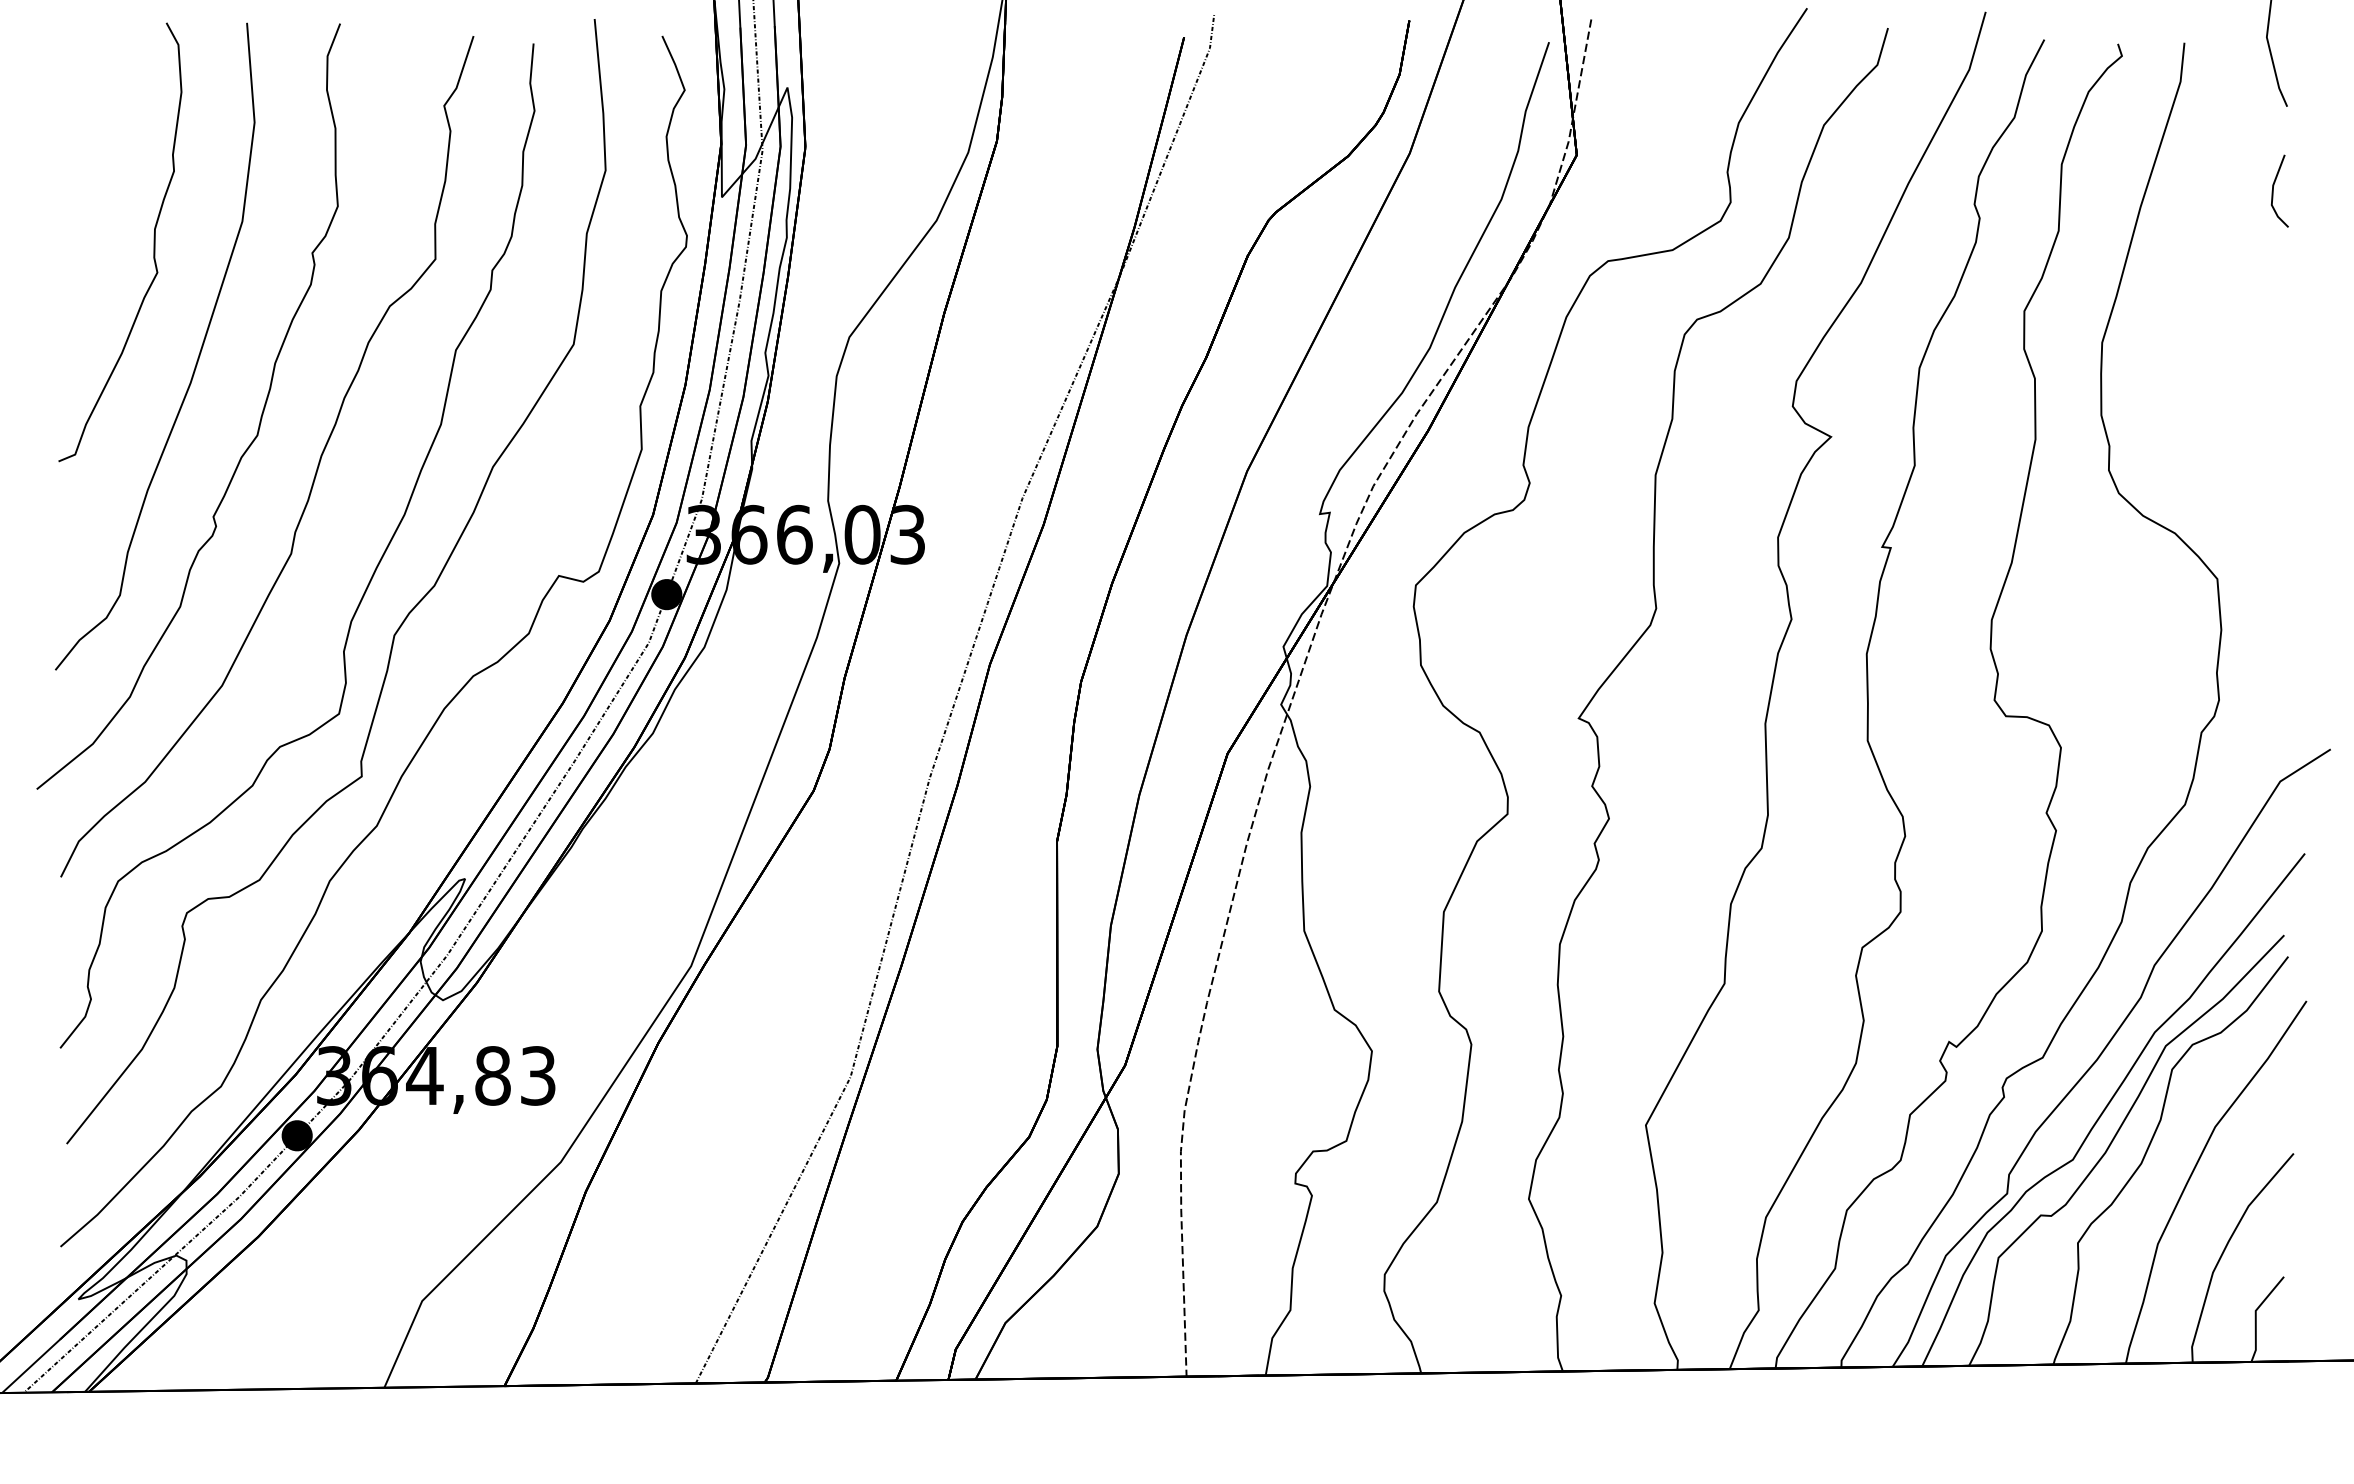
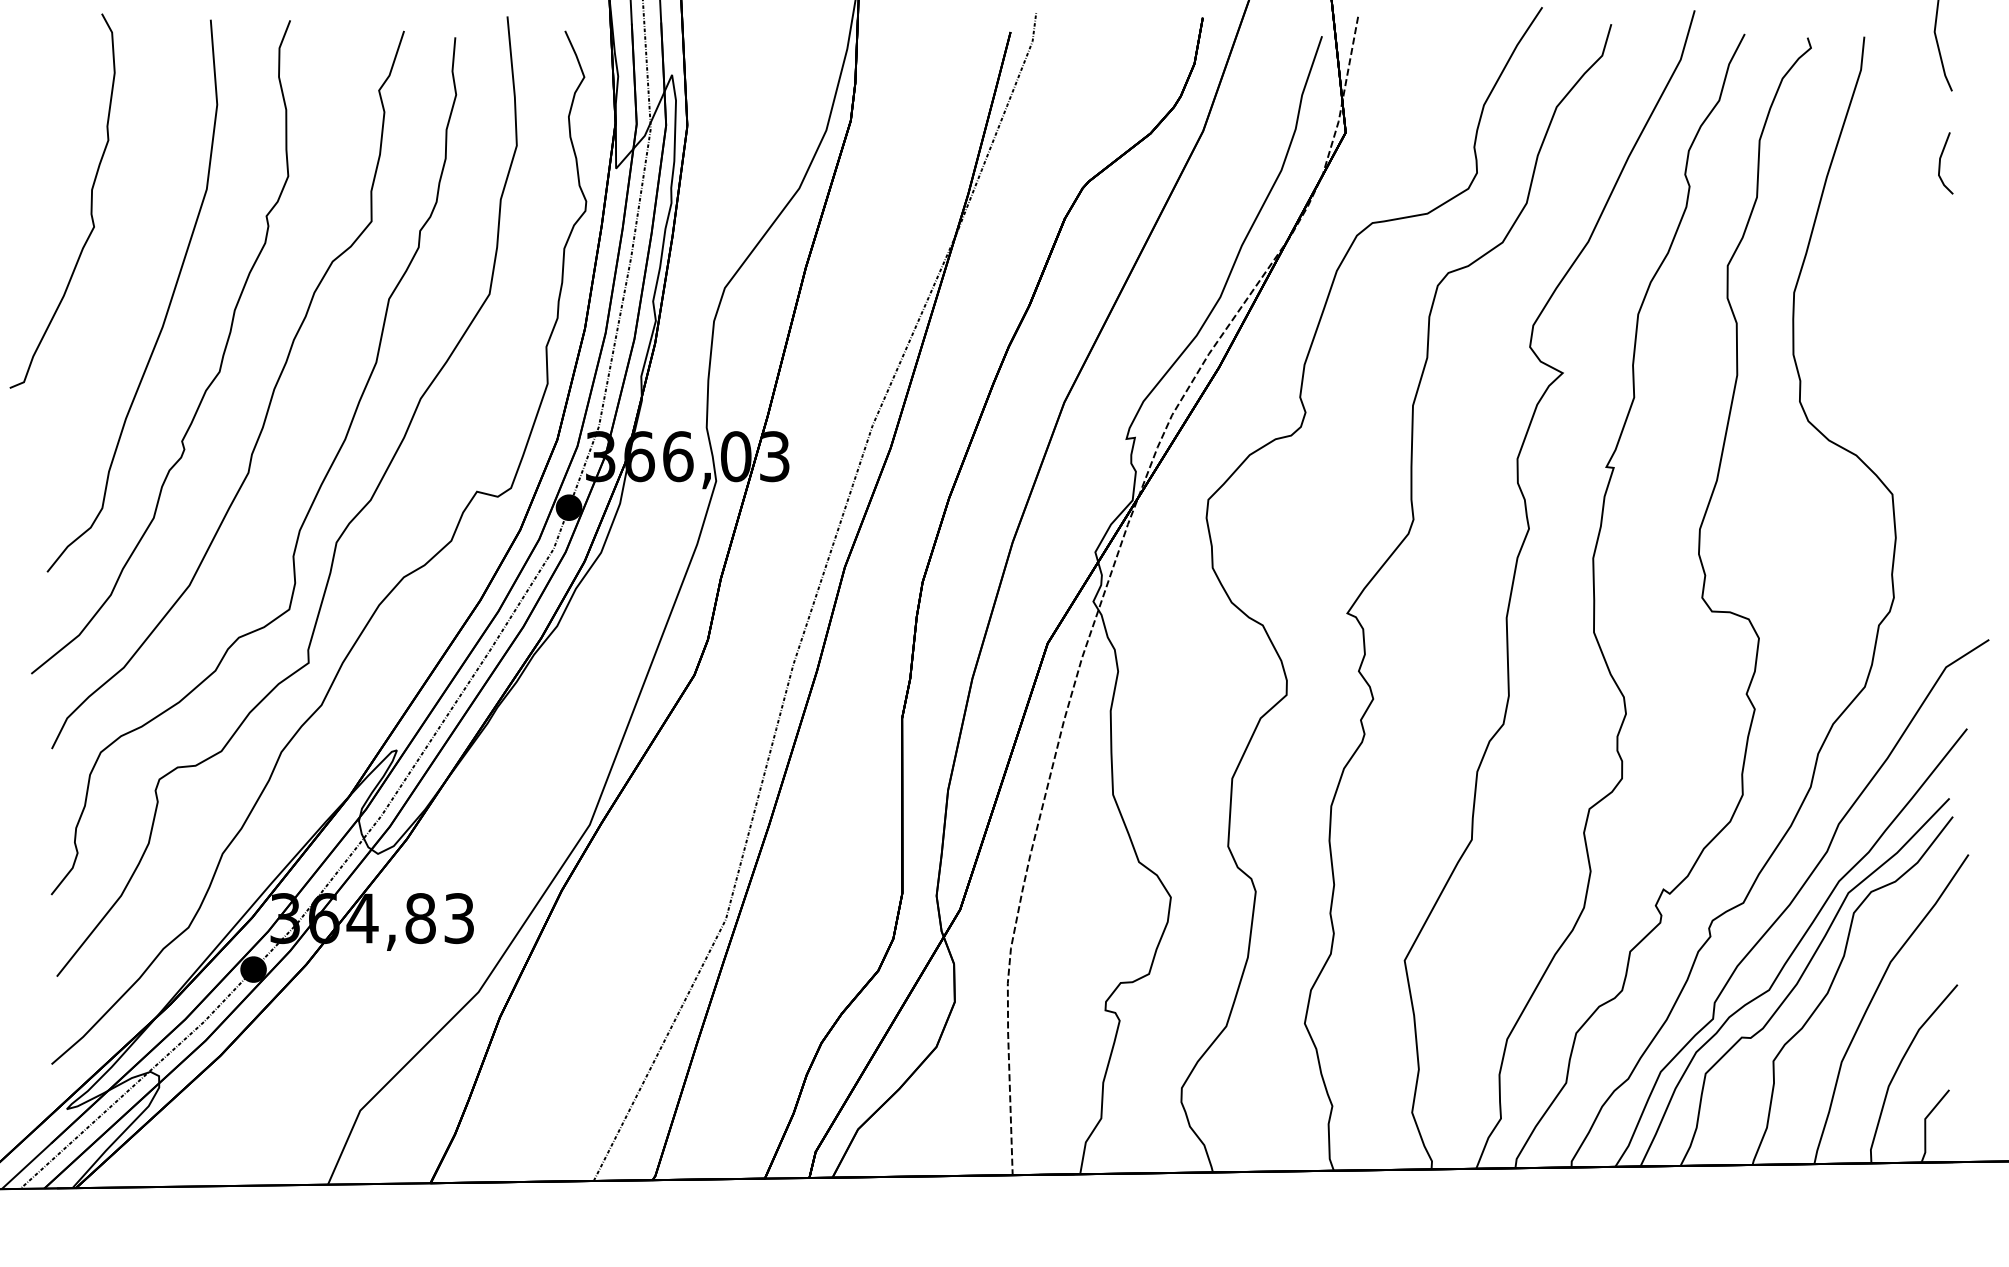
curve: (153, 242) -> (90, 201), moved

